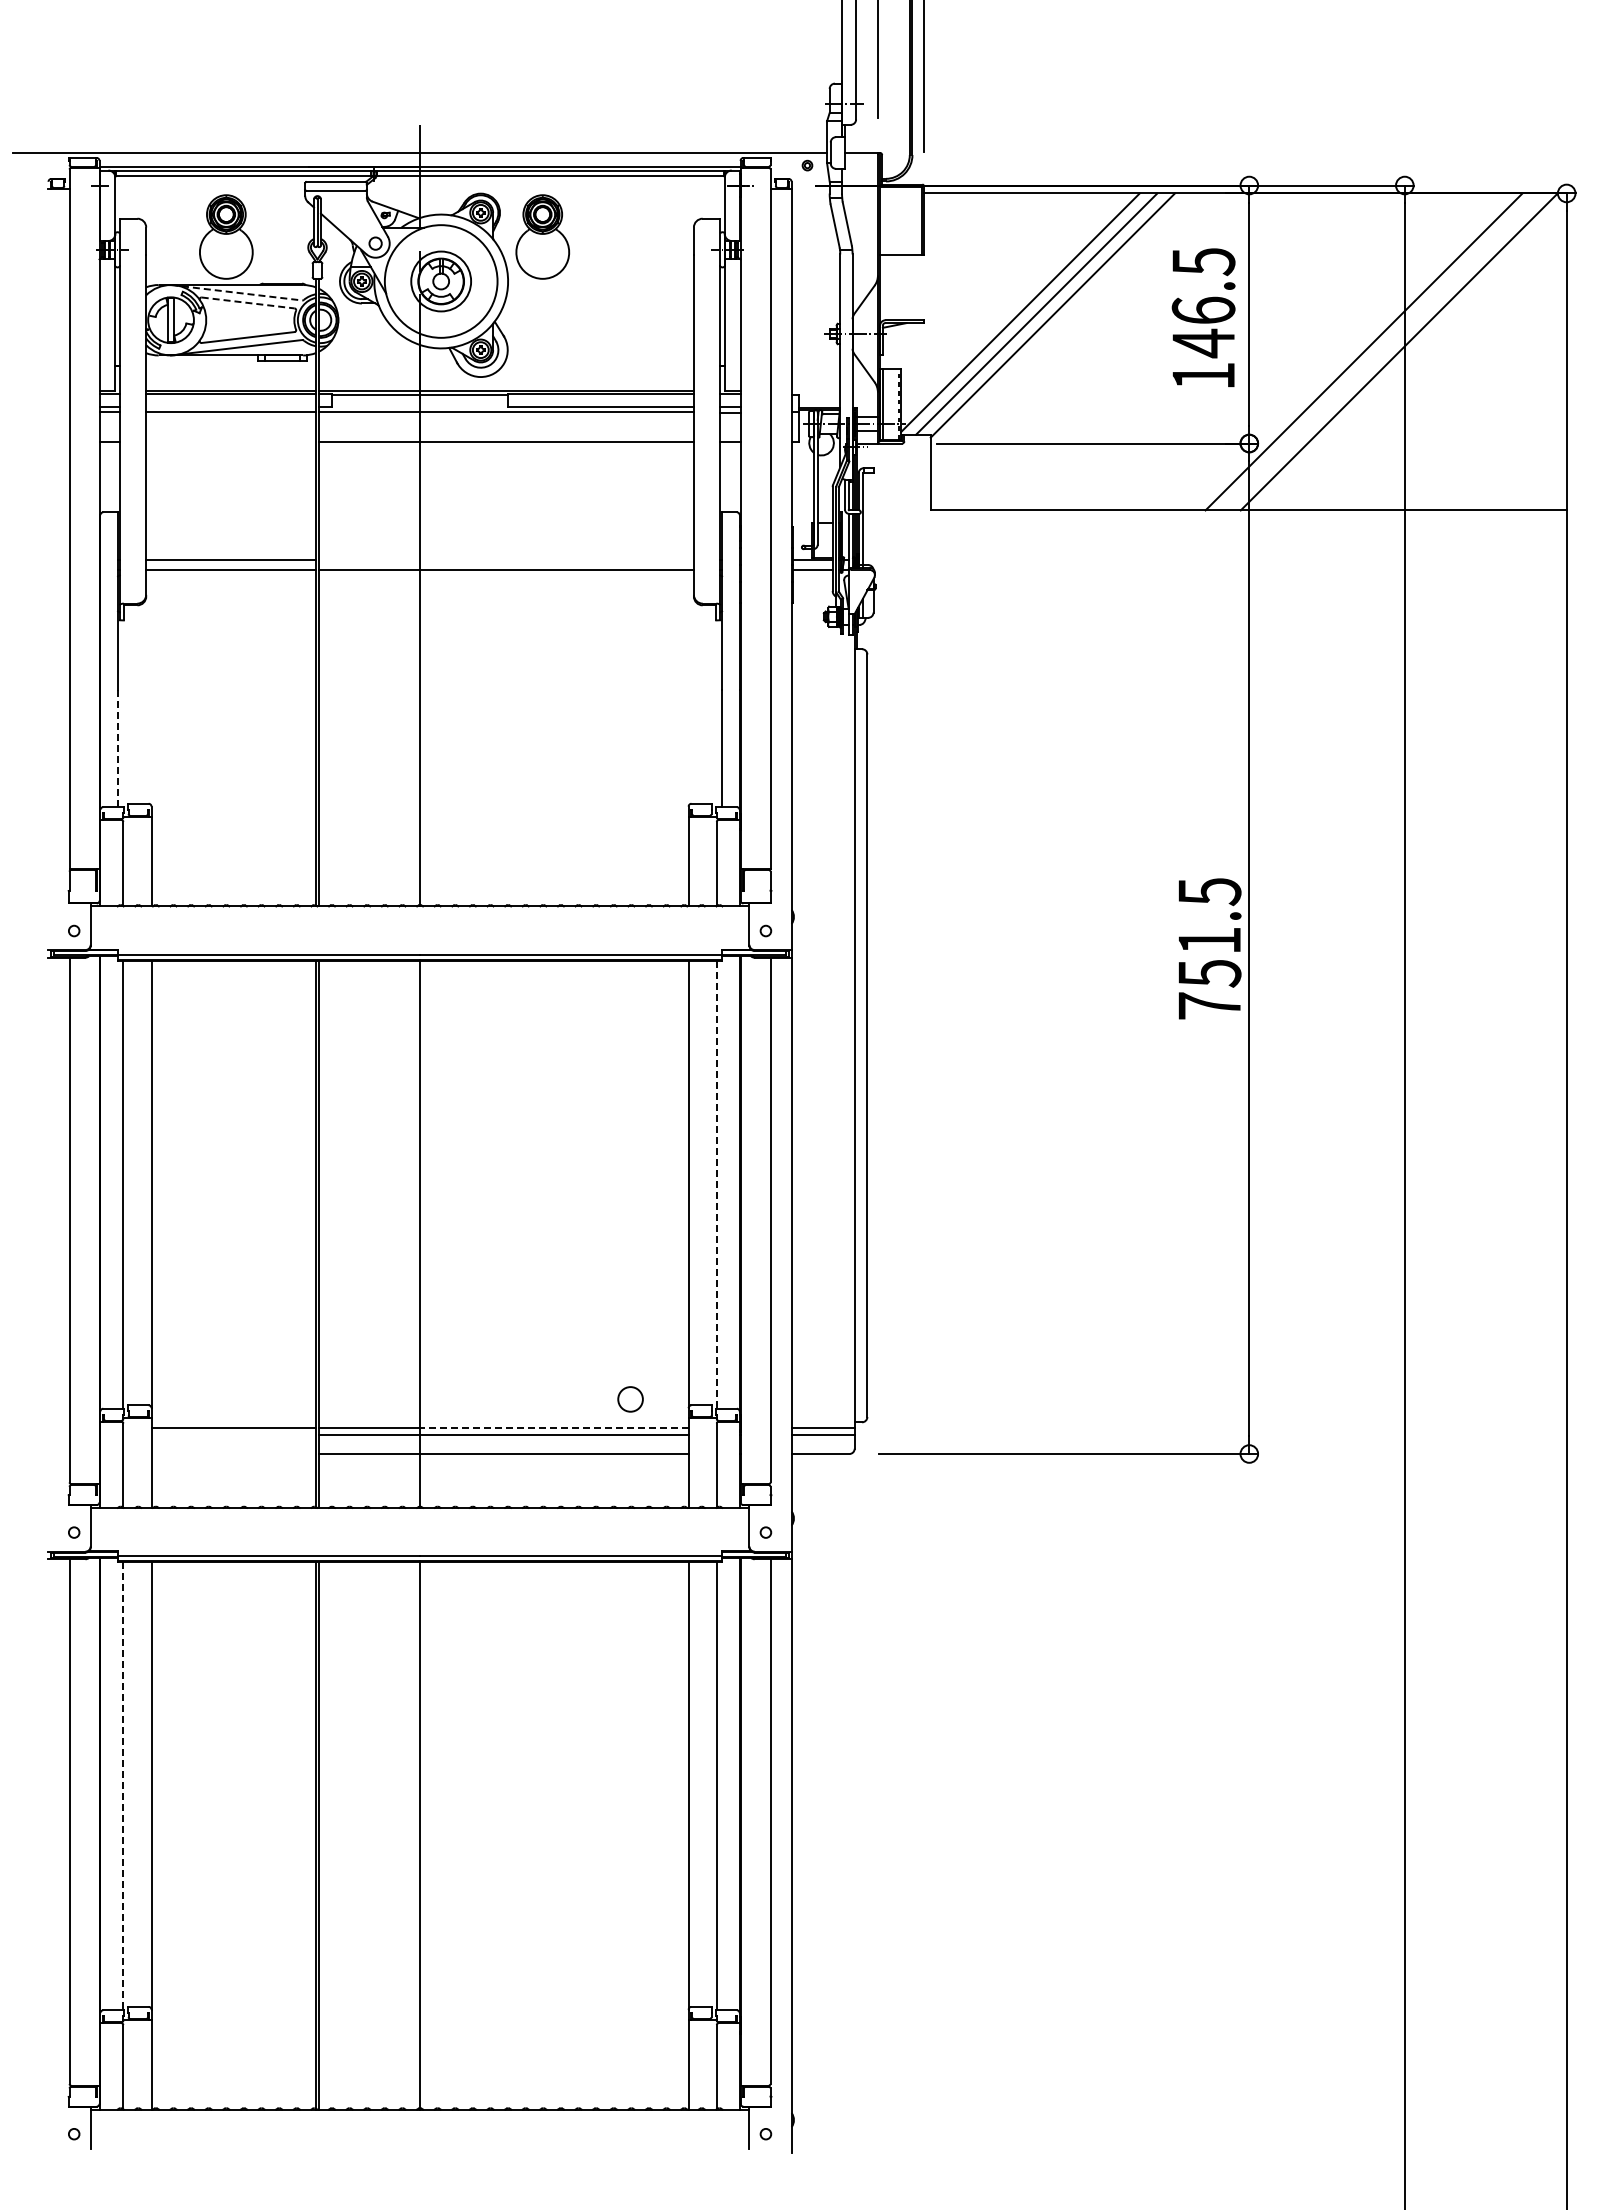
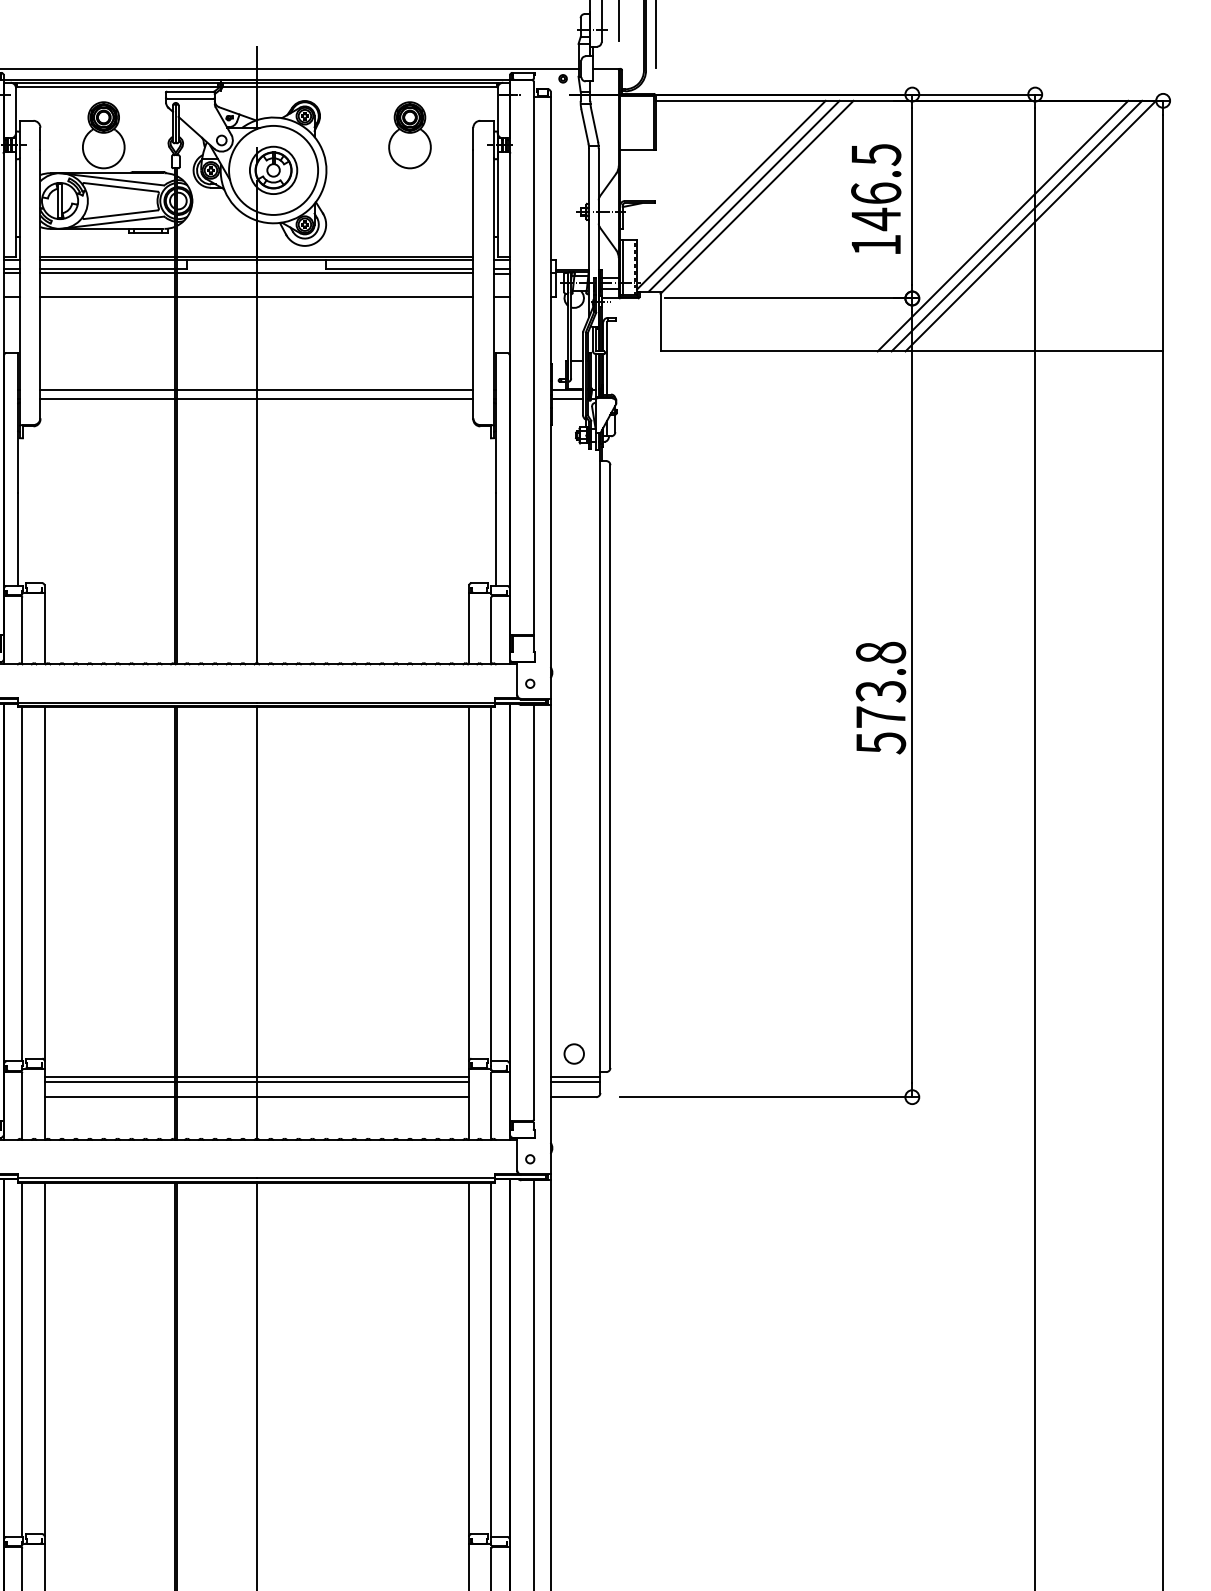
part: (542, 236) -> (409, 134), moved
line: (237, 292) -> (112, 179), dashed -> solid
line: (248, 302) -> (121, 187), dashed -> solid
line: (1381, 351) -> (1016, 225), added
line: (231, 406) -> (107, 269), added
line: (231, 441) -> (107, 296), added
line: (505, 559) -> (324, 390), added
line: (118, 748) -> (18, 539), dashed -> solid
text: (1209, 949) -> (880, 698), 751.5 -> 573.8
line: (716, 1185) -> (491, 884), dashed -> solid
circle: (630, 1399) -> (574, 1054), moved
line: (553, 1428) -> (362, 1077), dashed -> solid
line: (233, 1434) -> (109, 1081), added
line: (233, 1454) -> (109, 1097), added
line: (123, 1786) -> (22, 1359), dashed -> solid

